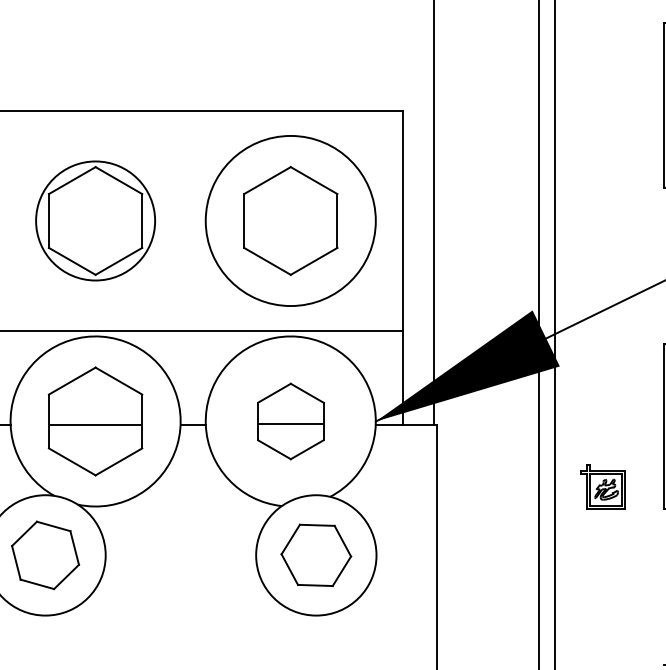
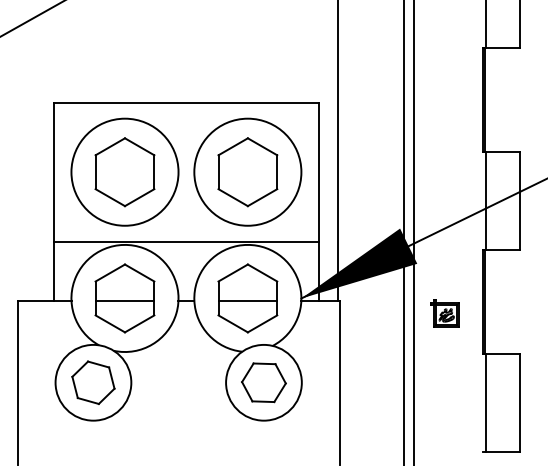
circle: (94, 219) -> (124, 171), size x1.43
part: (290, 421) -> (247, 298), size x1.43
part: (603, 486) -> (444, 313), moved

